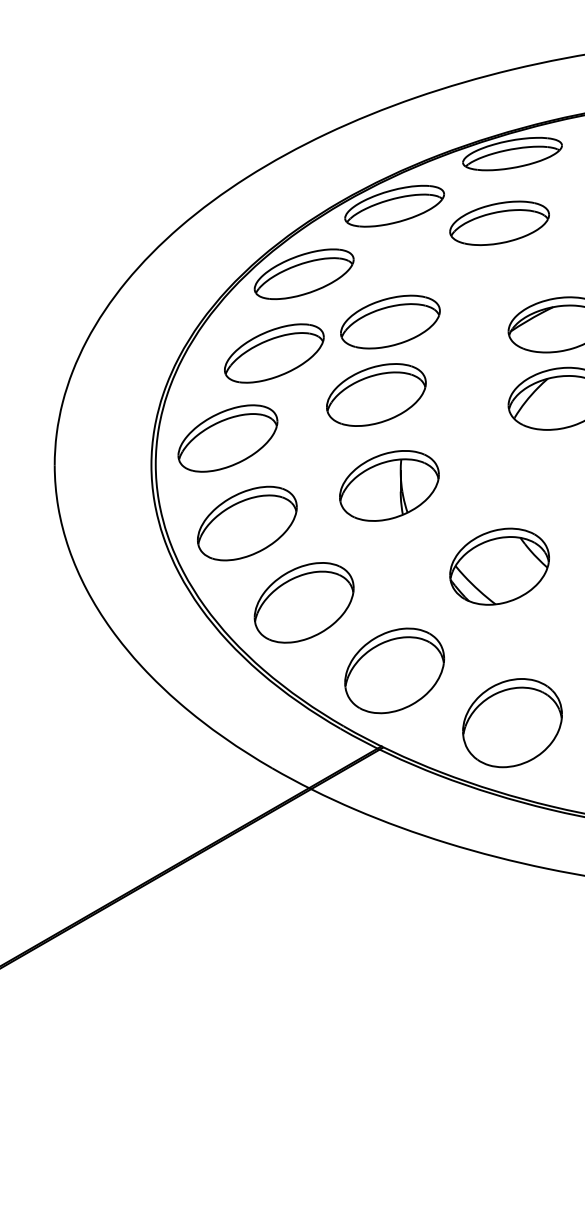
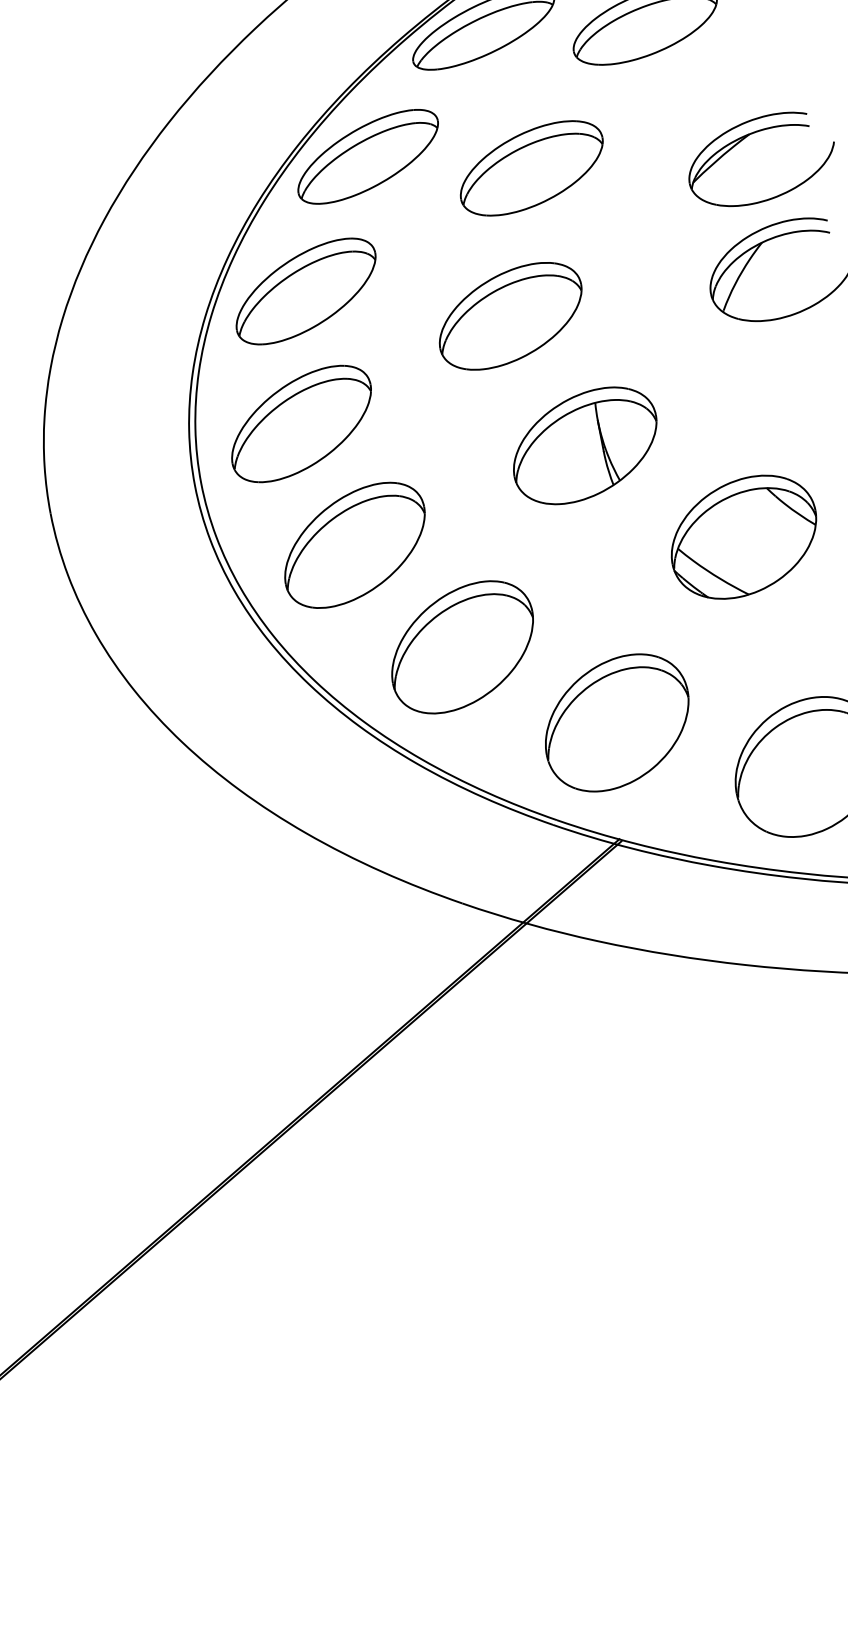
part: (390, 321) -> (531, 167), moved
part: (274, 353) -> (306, 291), moved
part: (389, 485) -> (585, 445), moved

